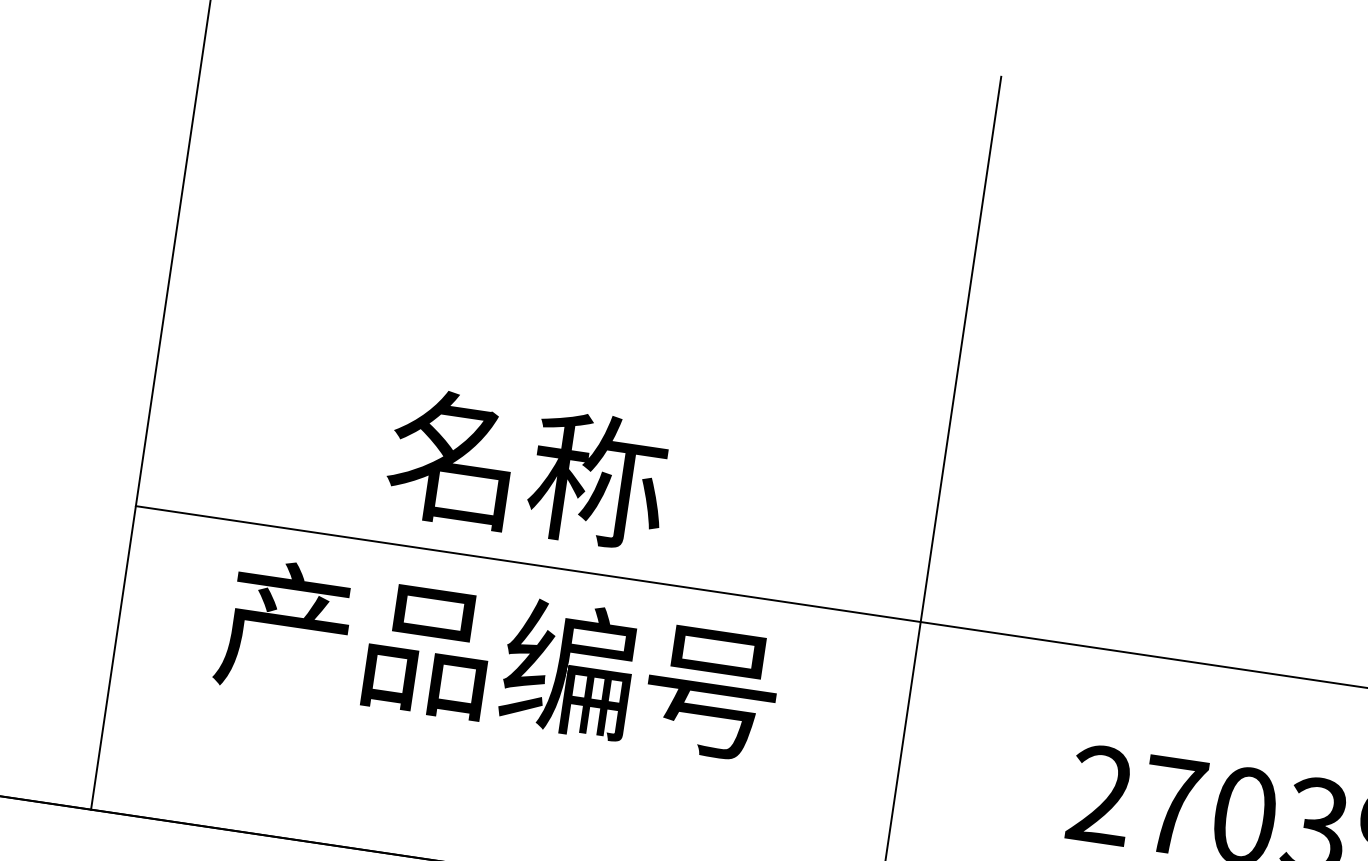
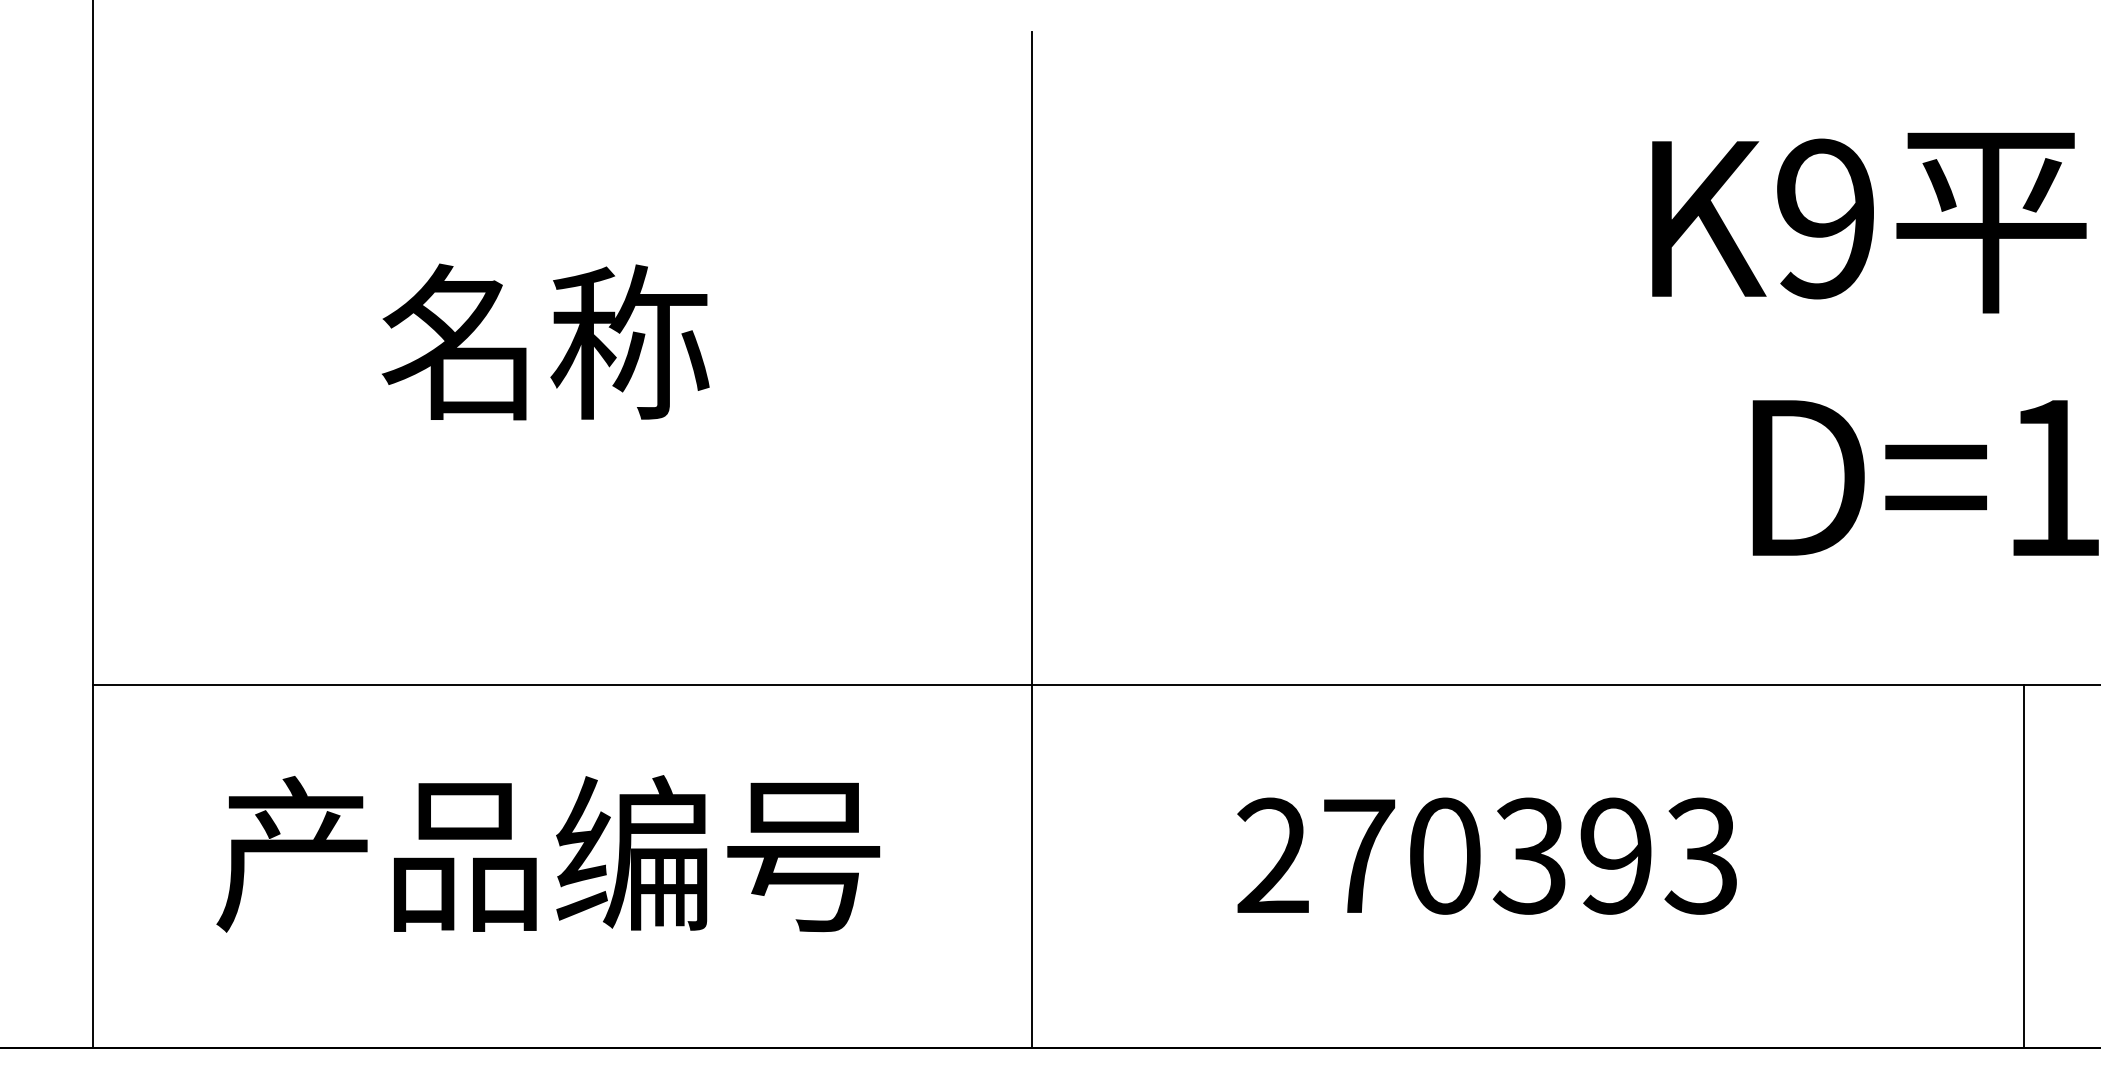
text: (527, 469) -> (545, 341), moved
text: (498, 658) -> (548, 853), moved

